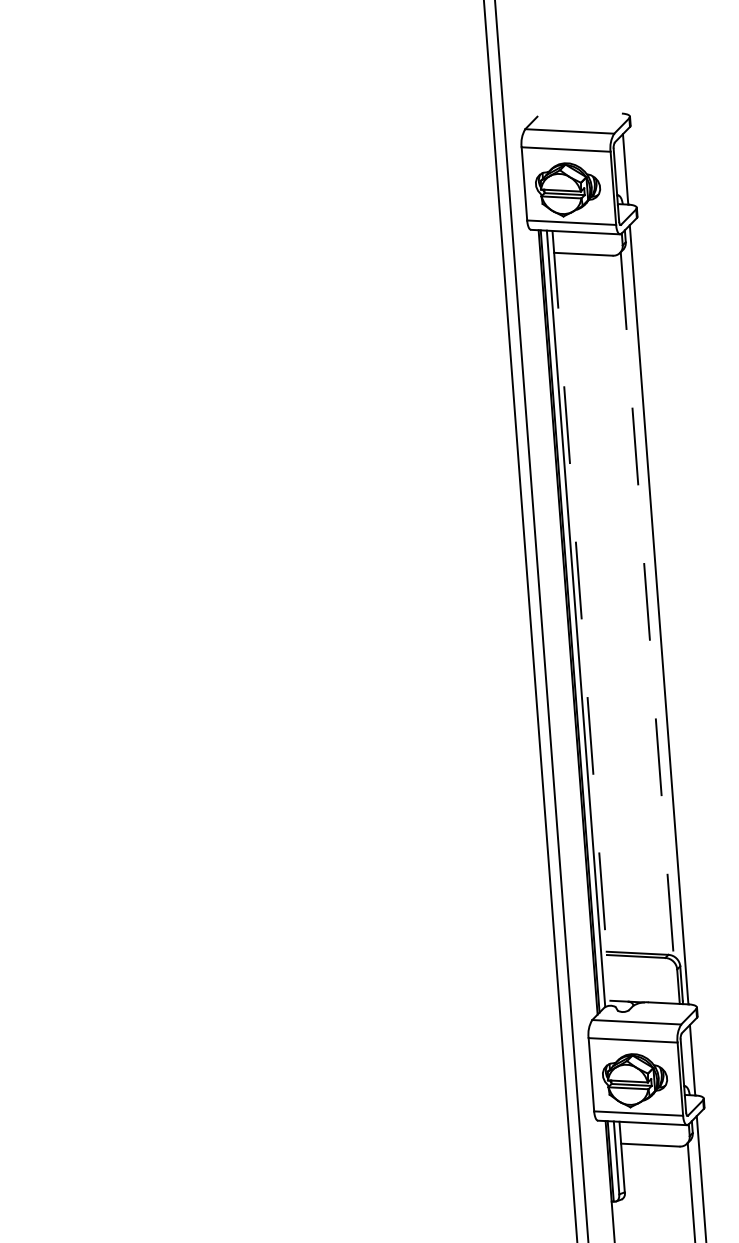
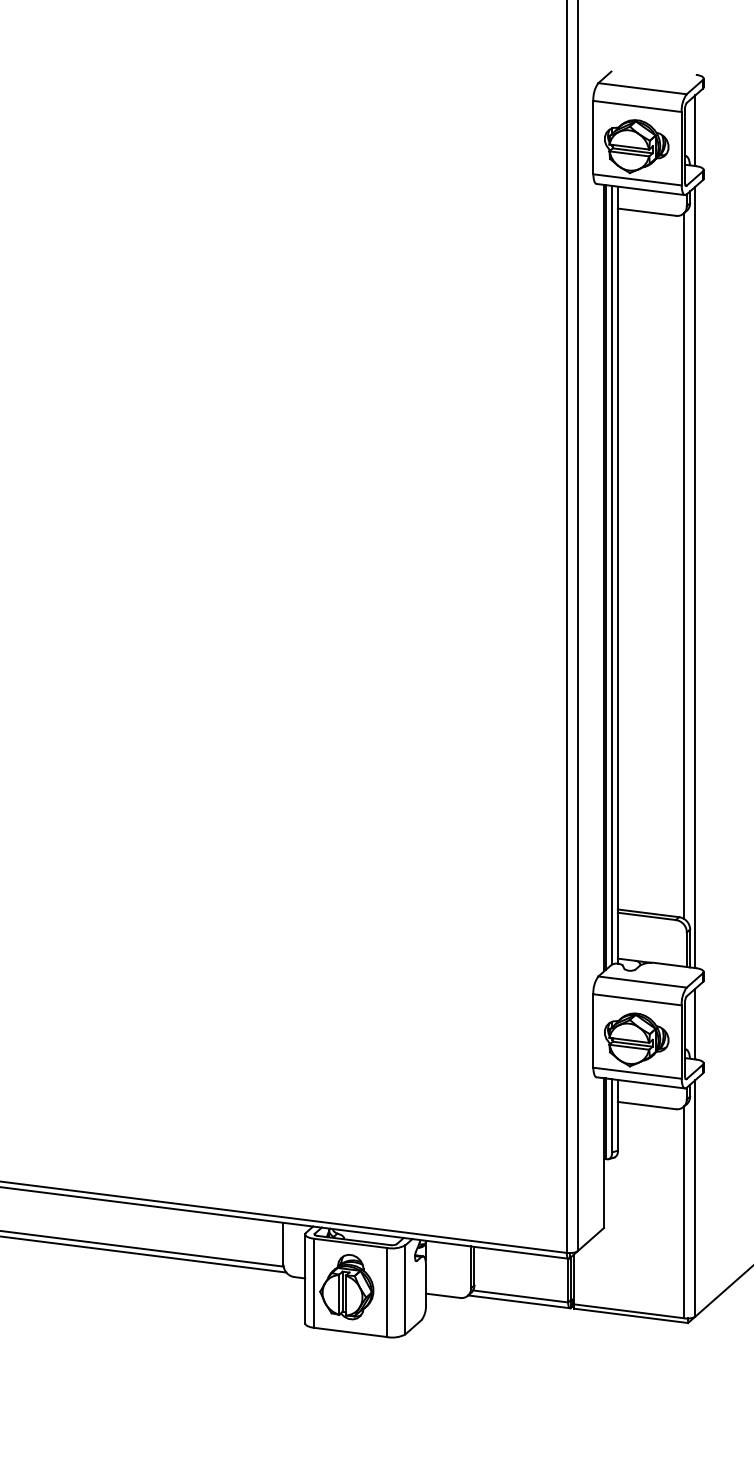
line: (647, 604) -> (684, 566), dashed -> solid
line: (581, 618) -> (617, 575), dashed -> solid

